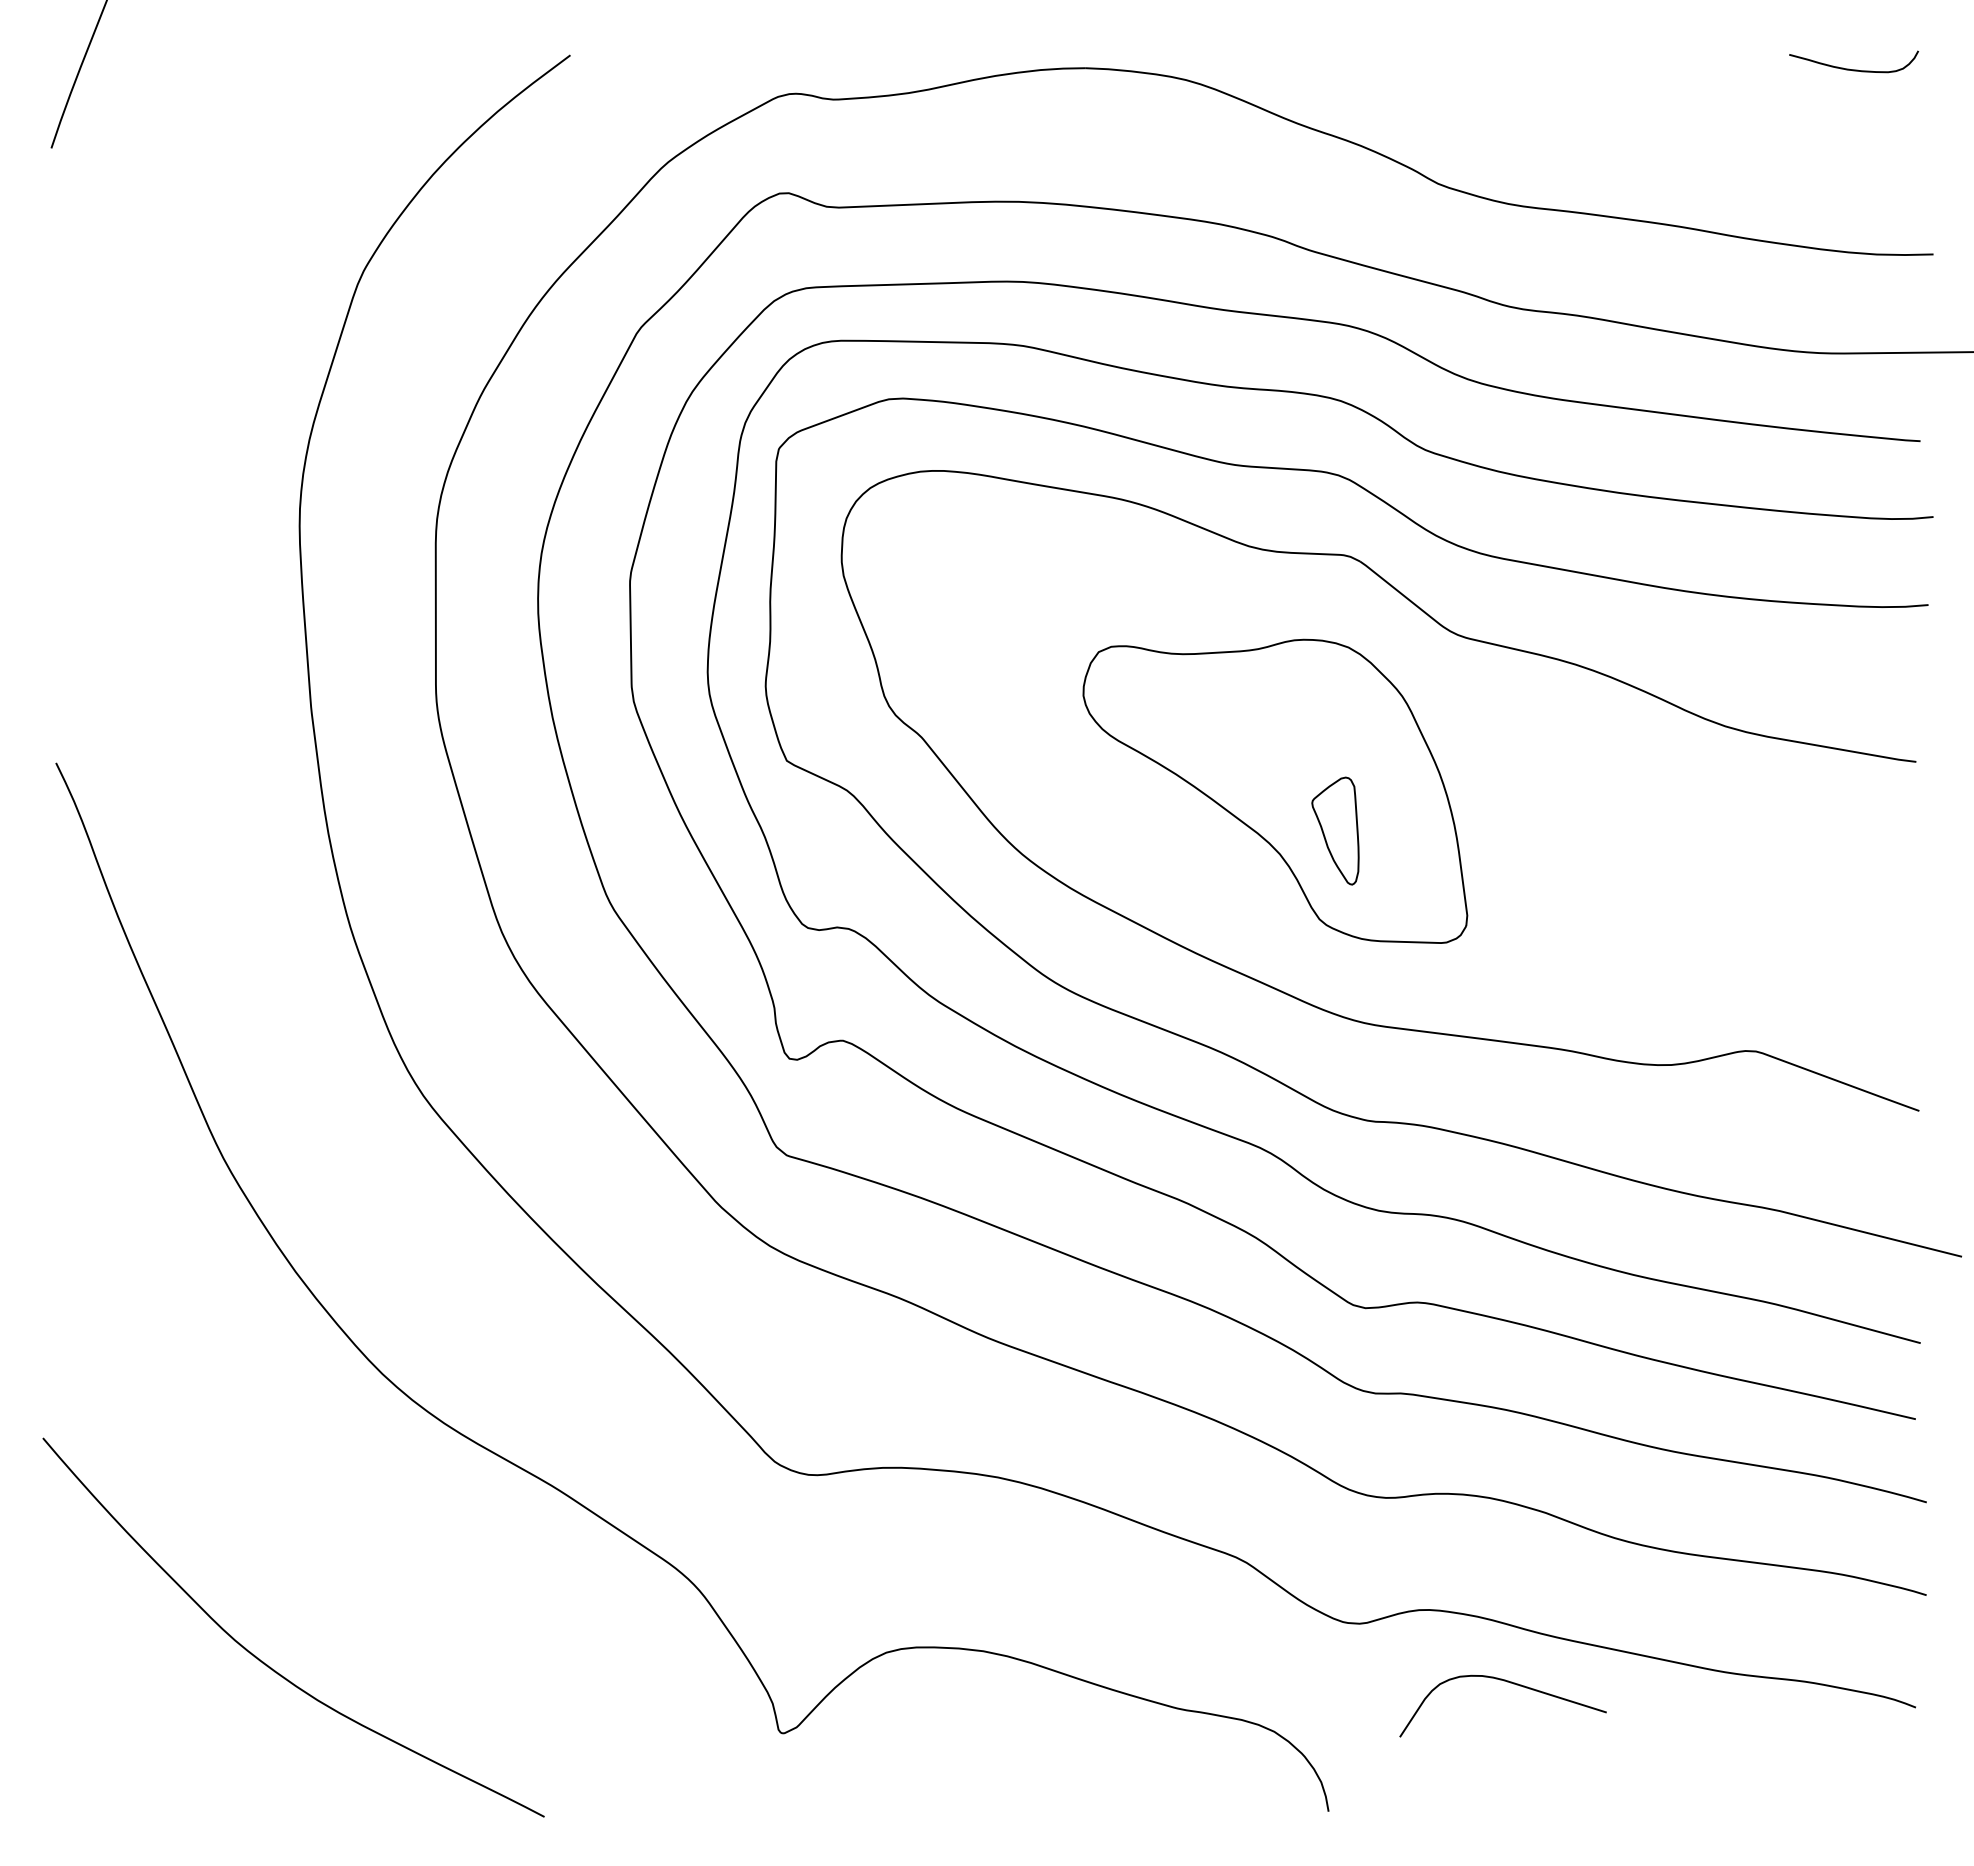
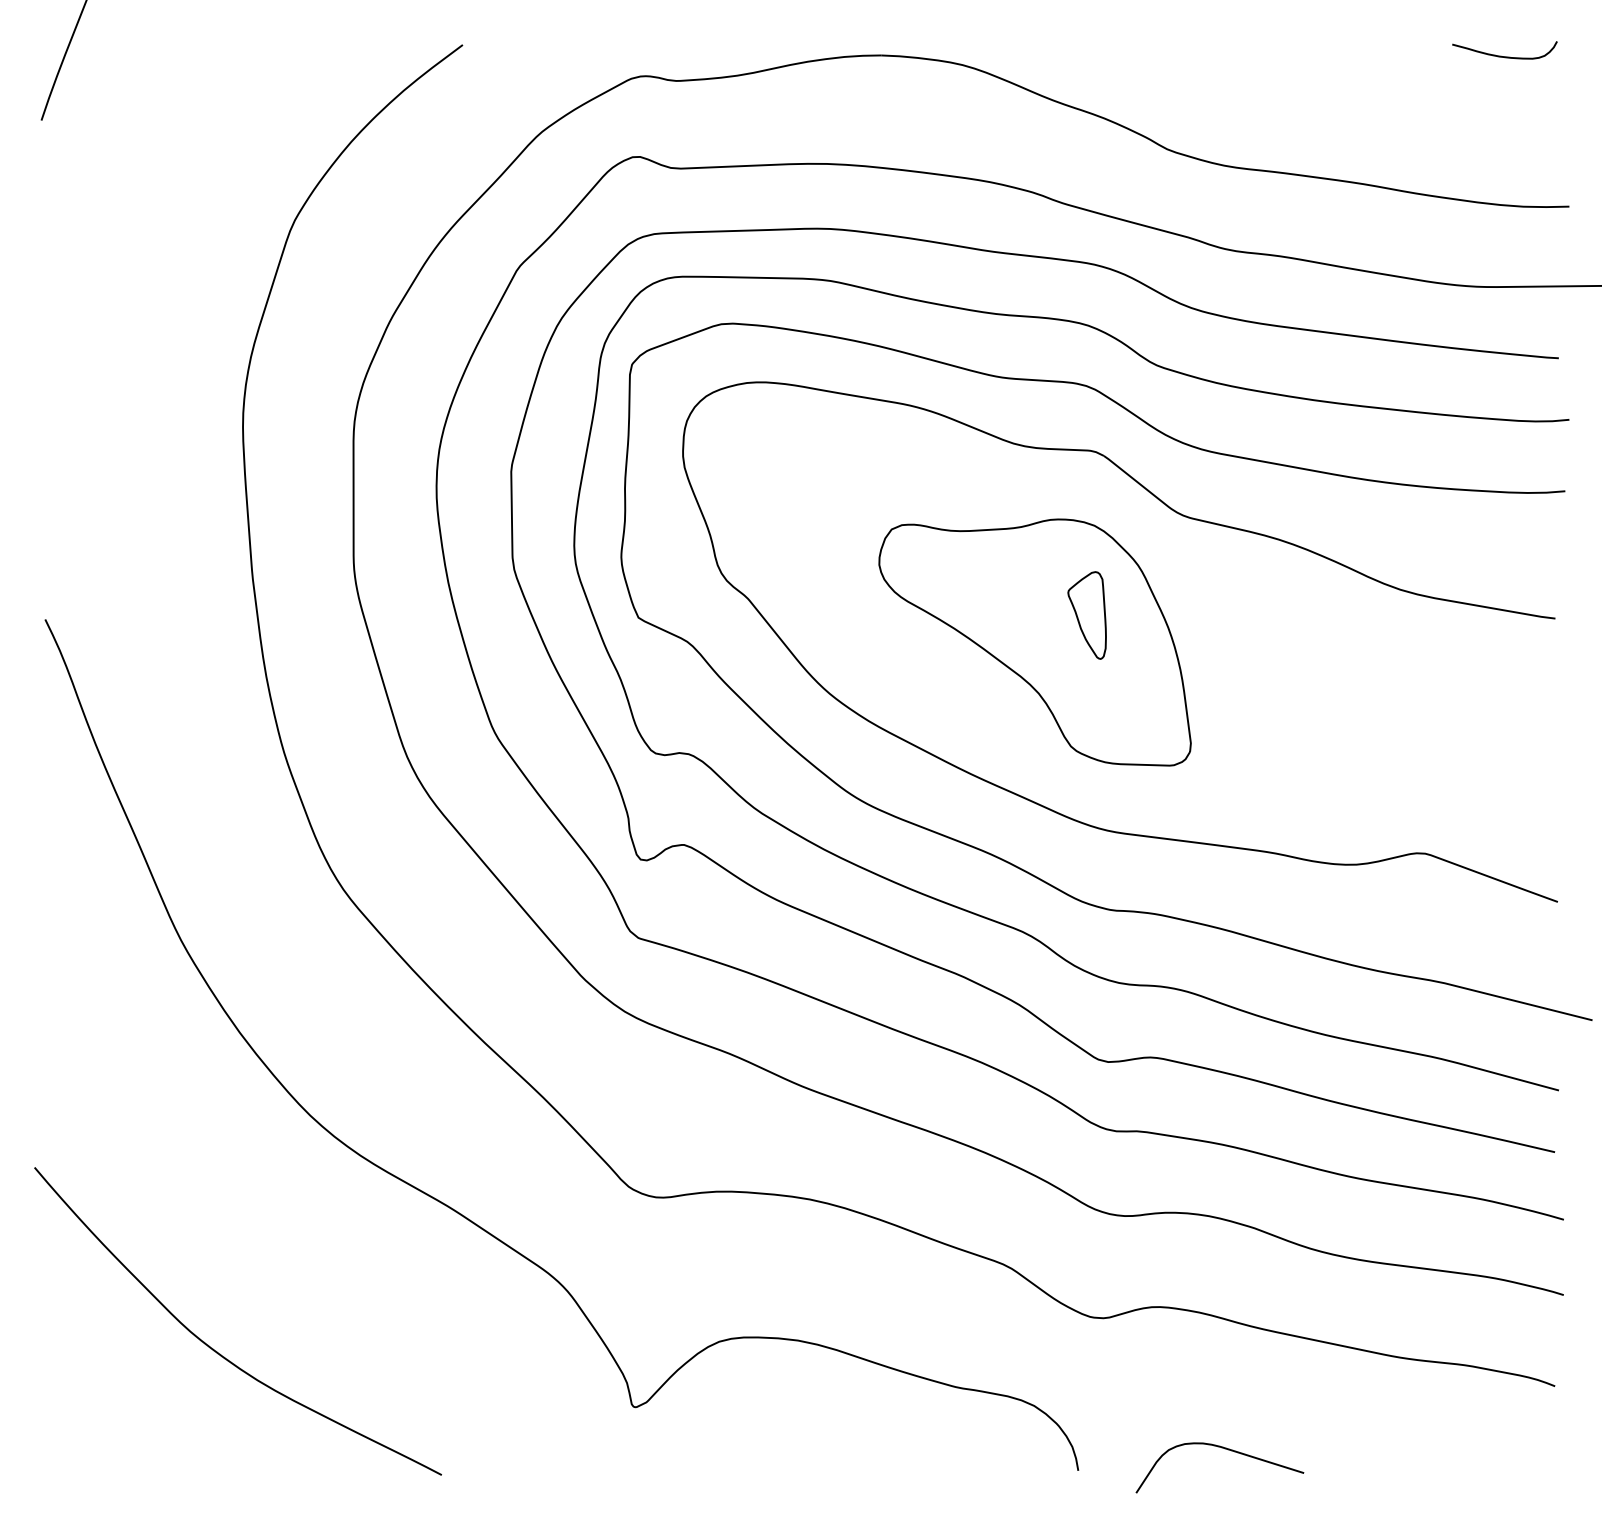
part: (1335, 830) -> (1087, 615), moved
curve: (1510, 1683) -> (1225, 1449), moved

